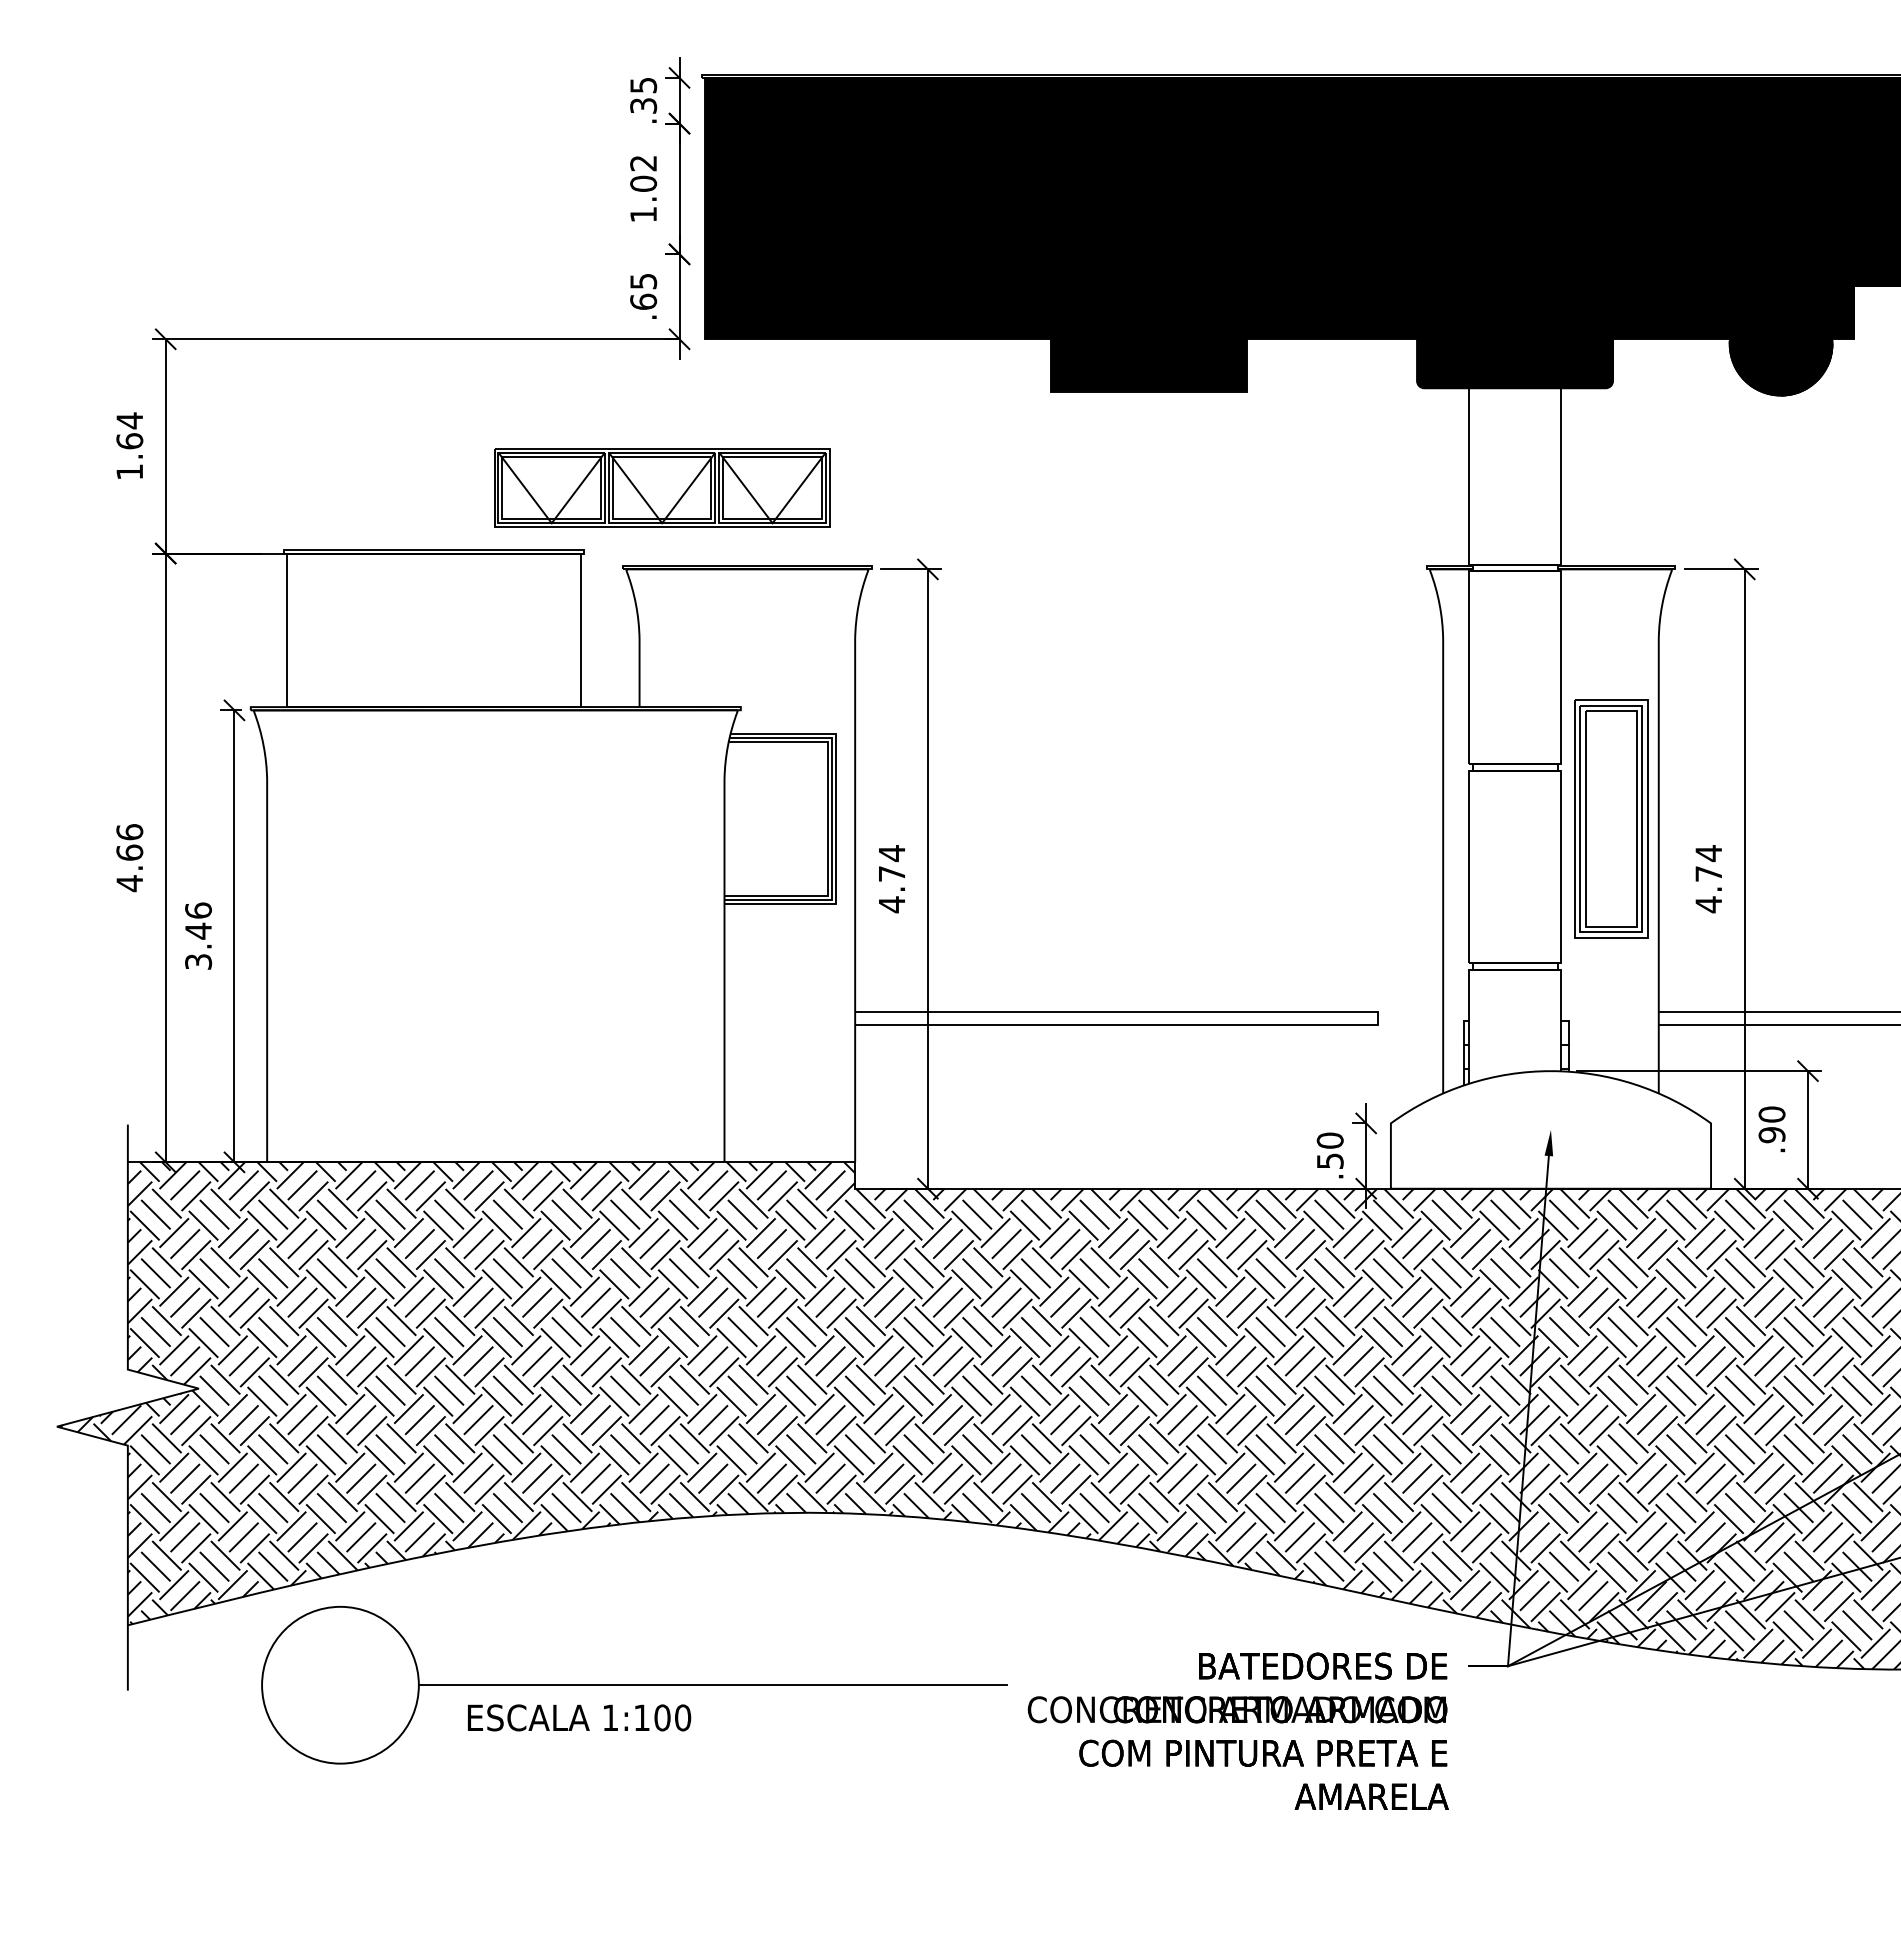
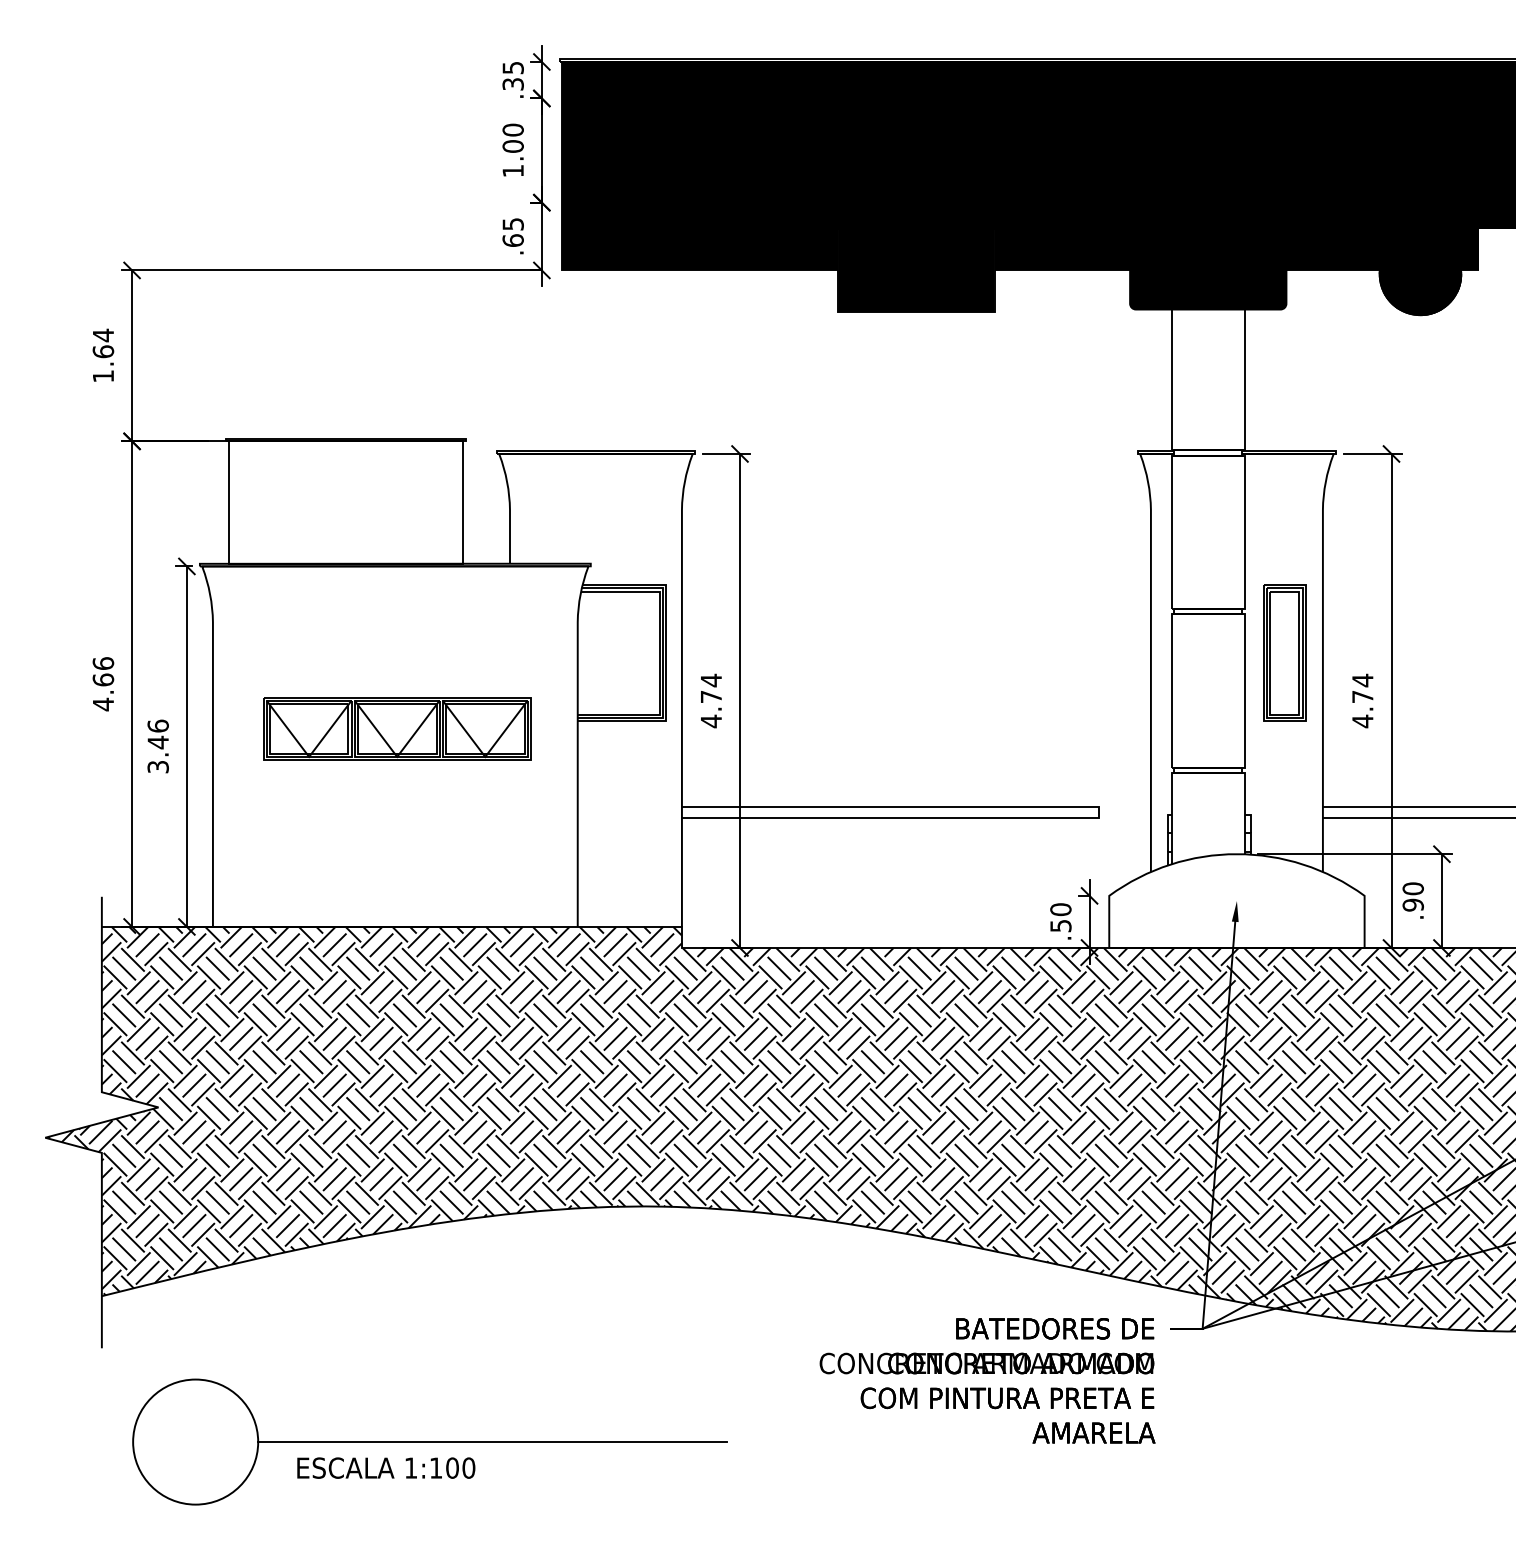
text: (643, 163) -> (513, 130), 1.02 -> 1.00
part: (662, 487) -> (397, 728), moved
part: (1610, 818) -> (1284, 652), size x0.71
part: (634, 1685) -> (430, 1442), moved

